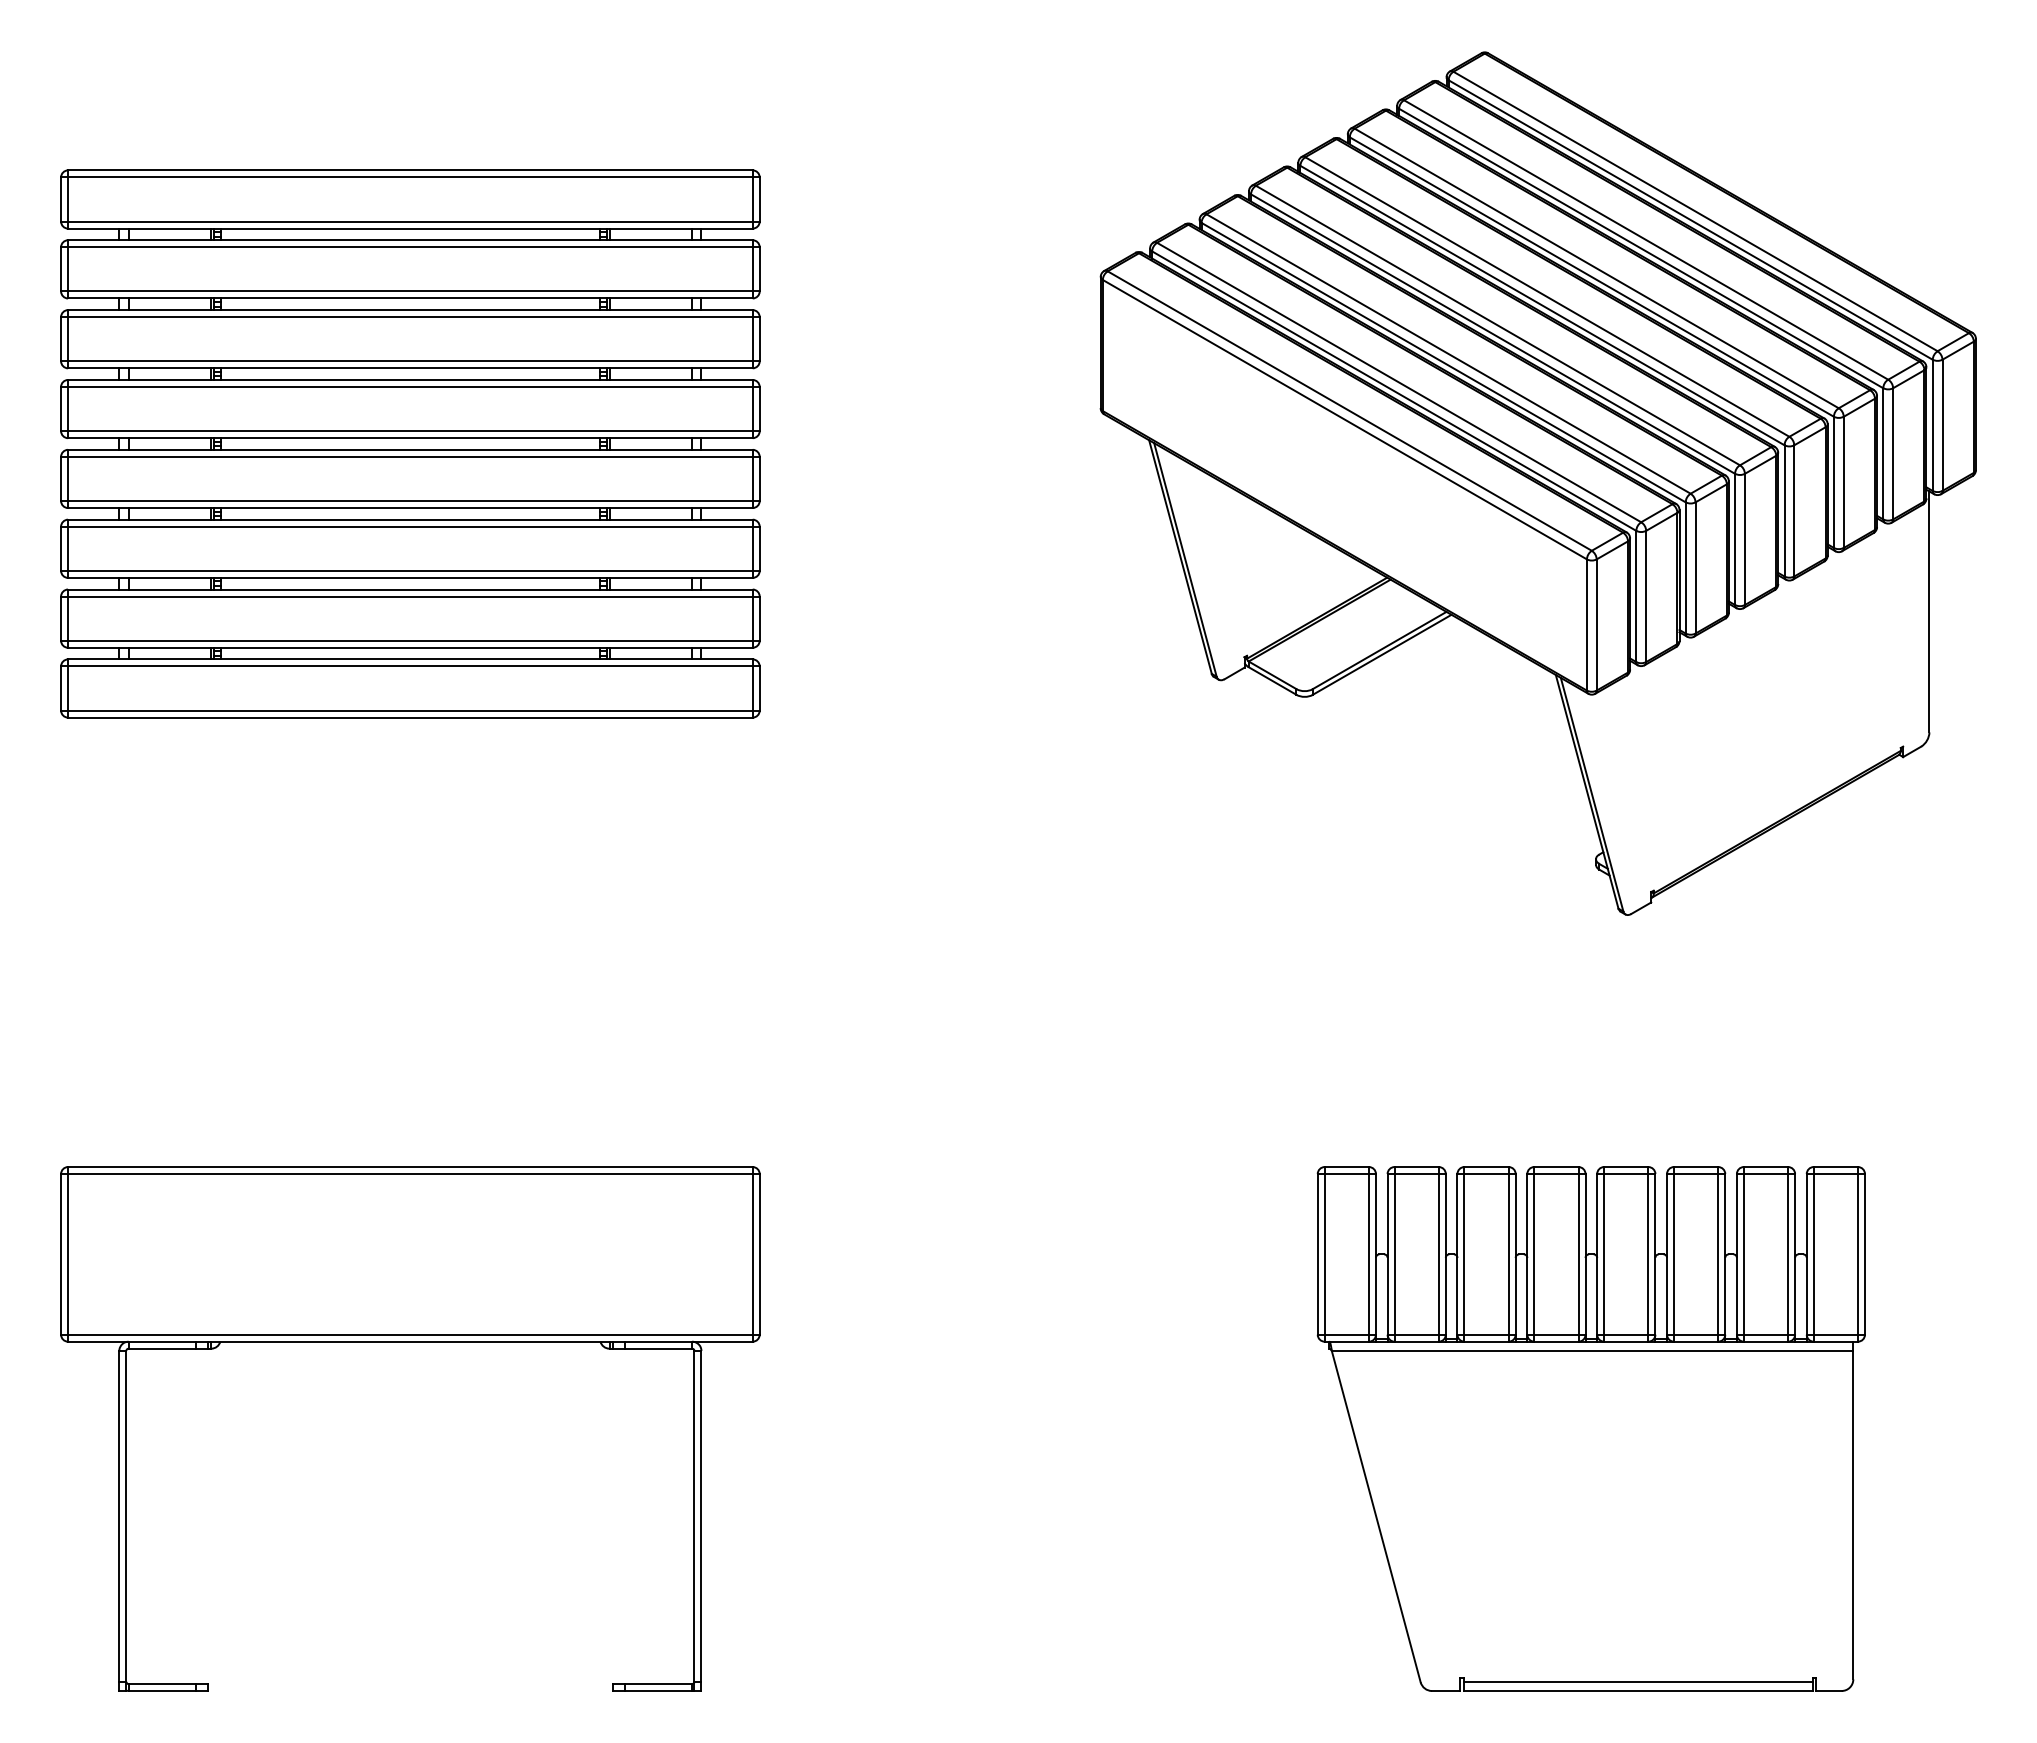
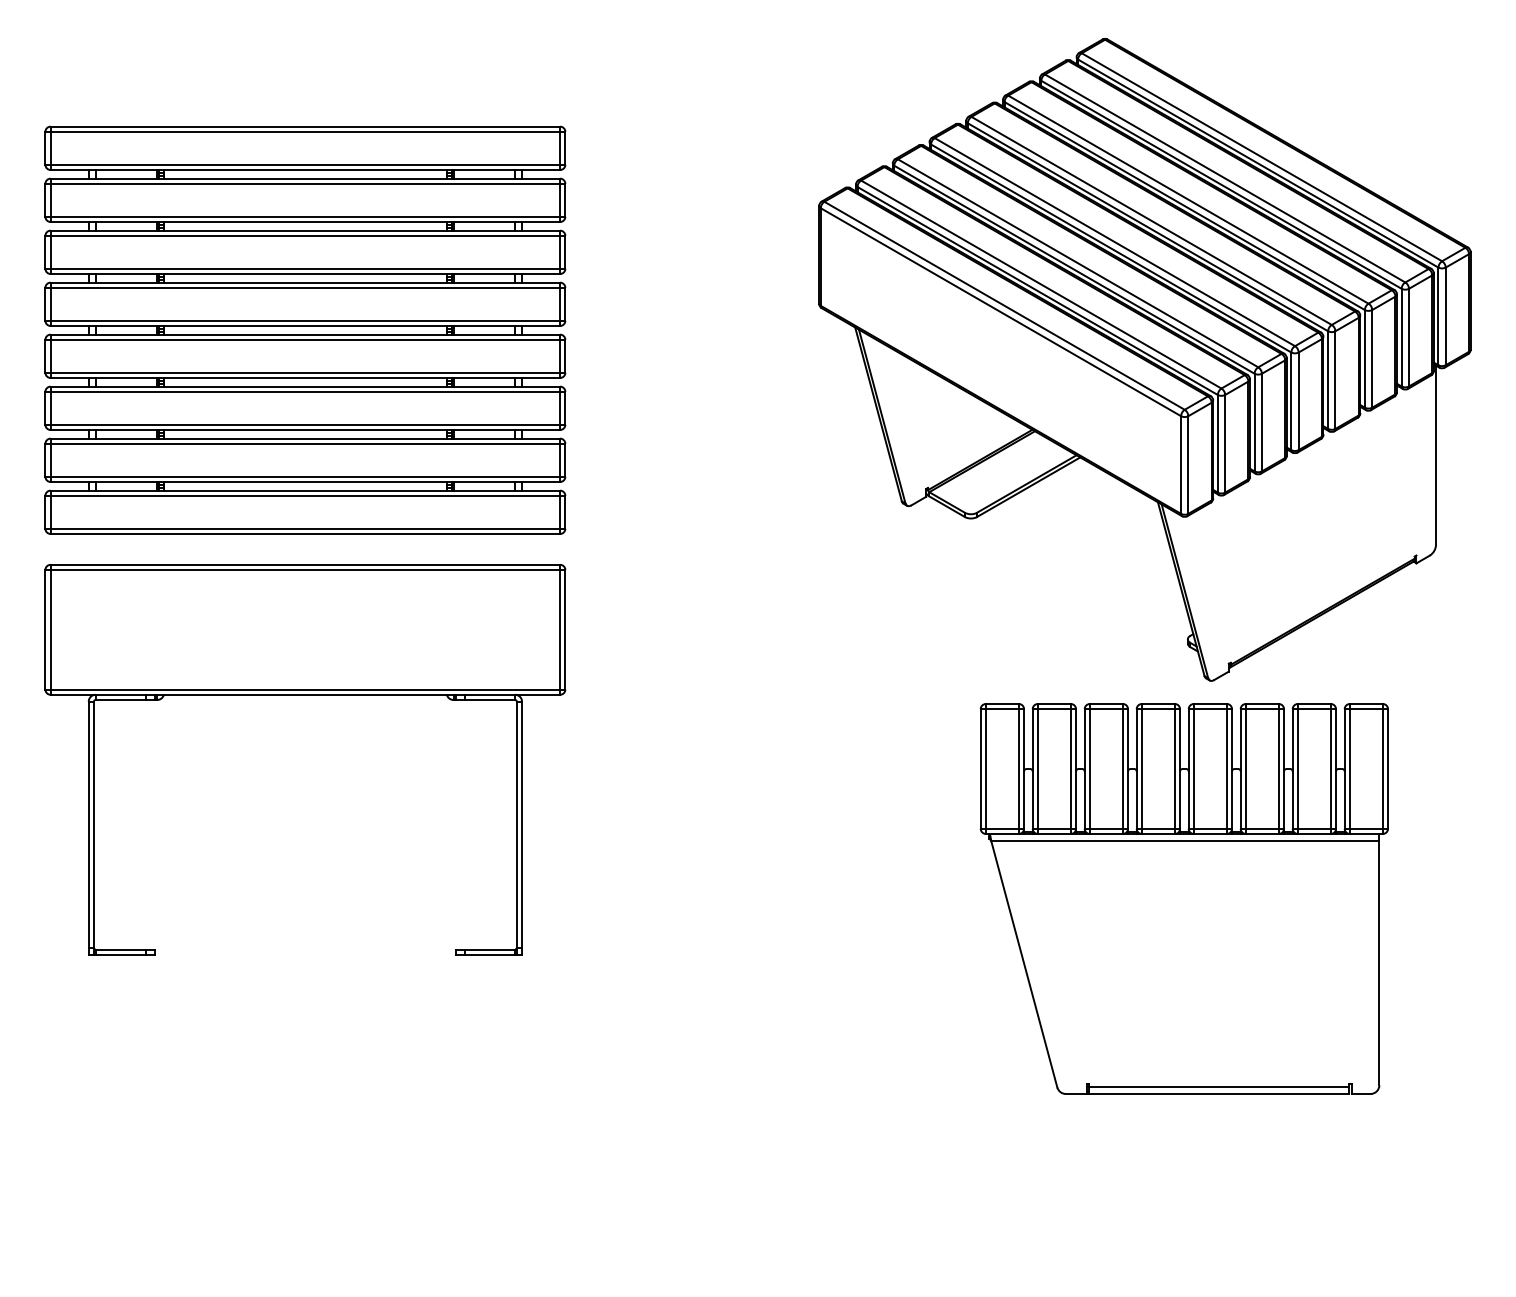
part: (410, 1342) -> (305, 695), moved
part: (1590, 1428) -> (1183, 898), moved

